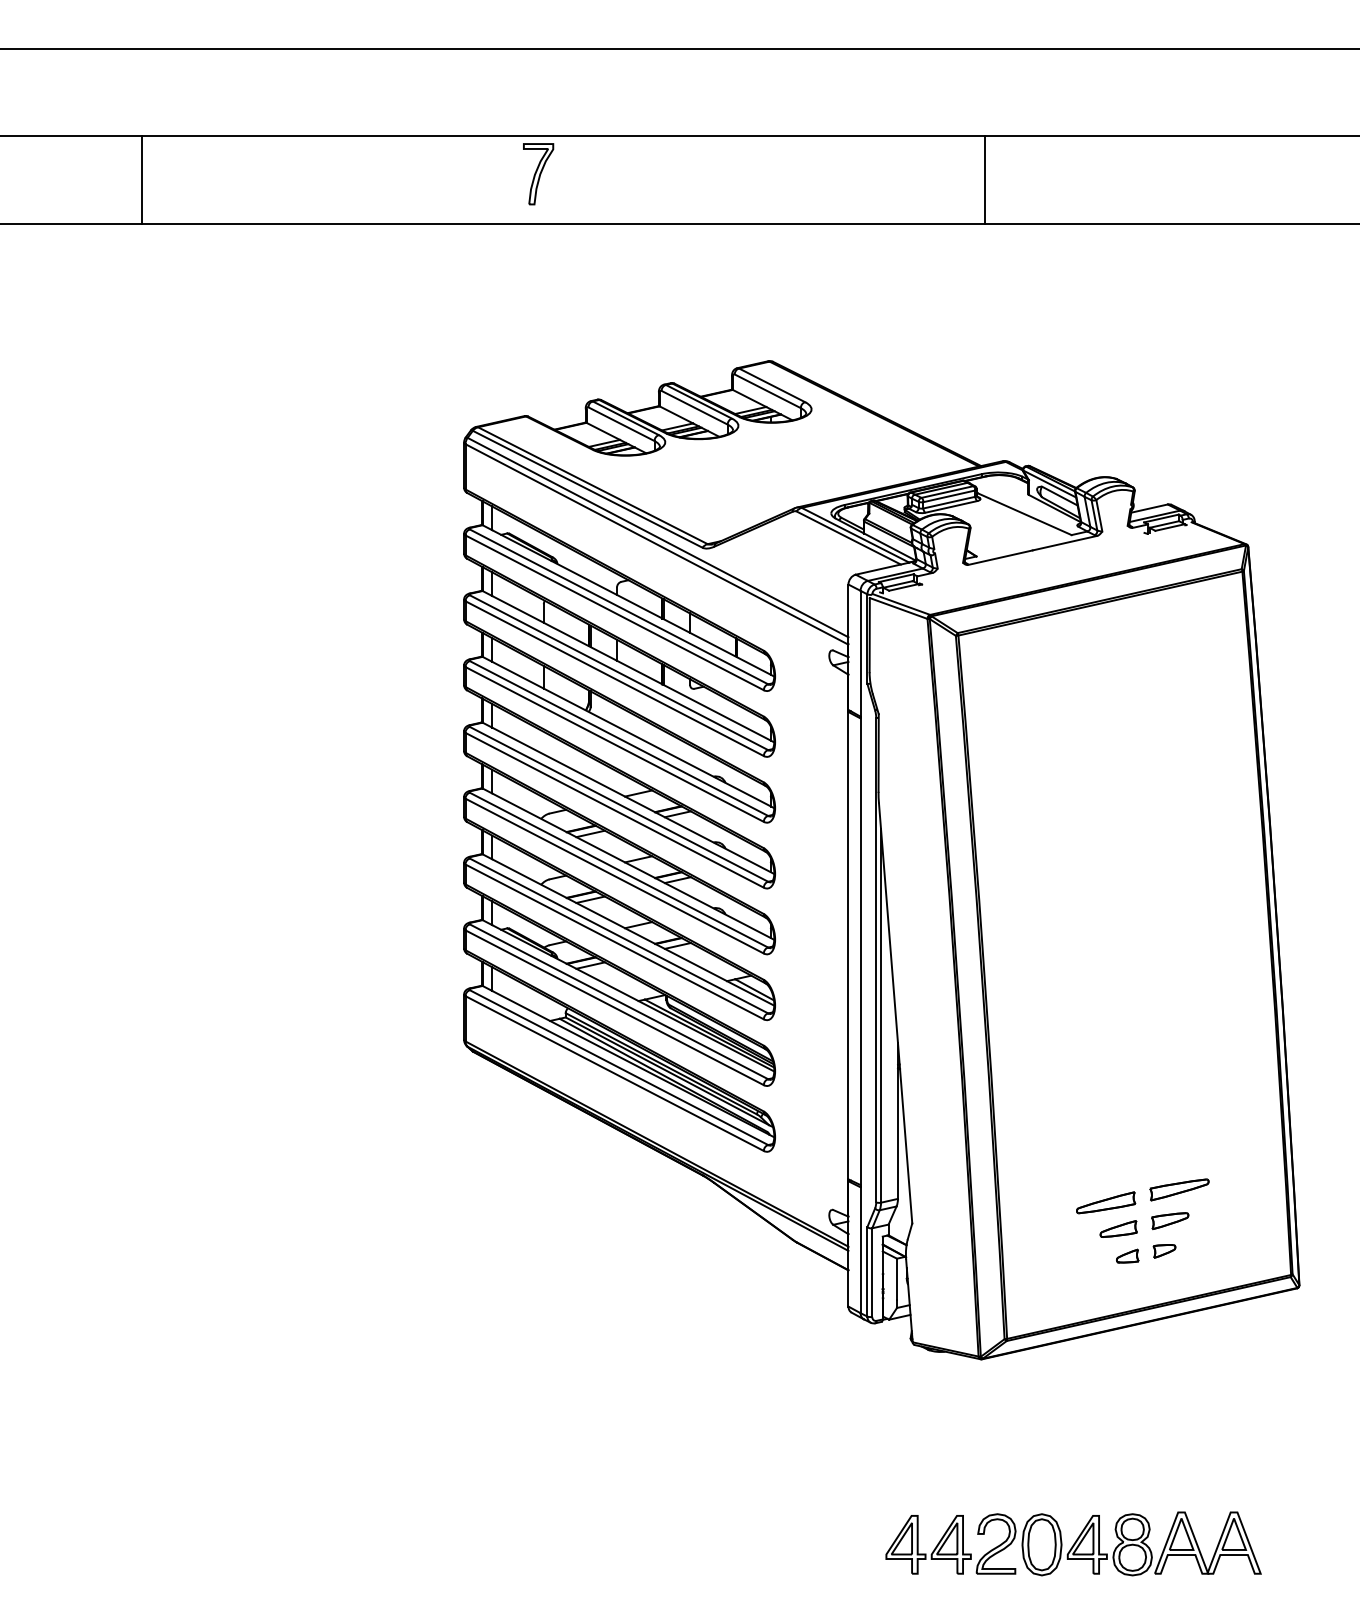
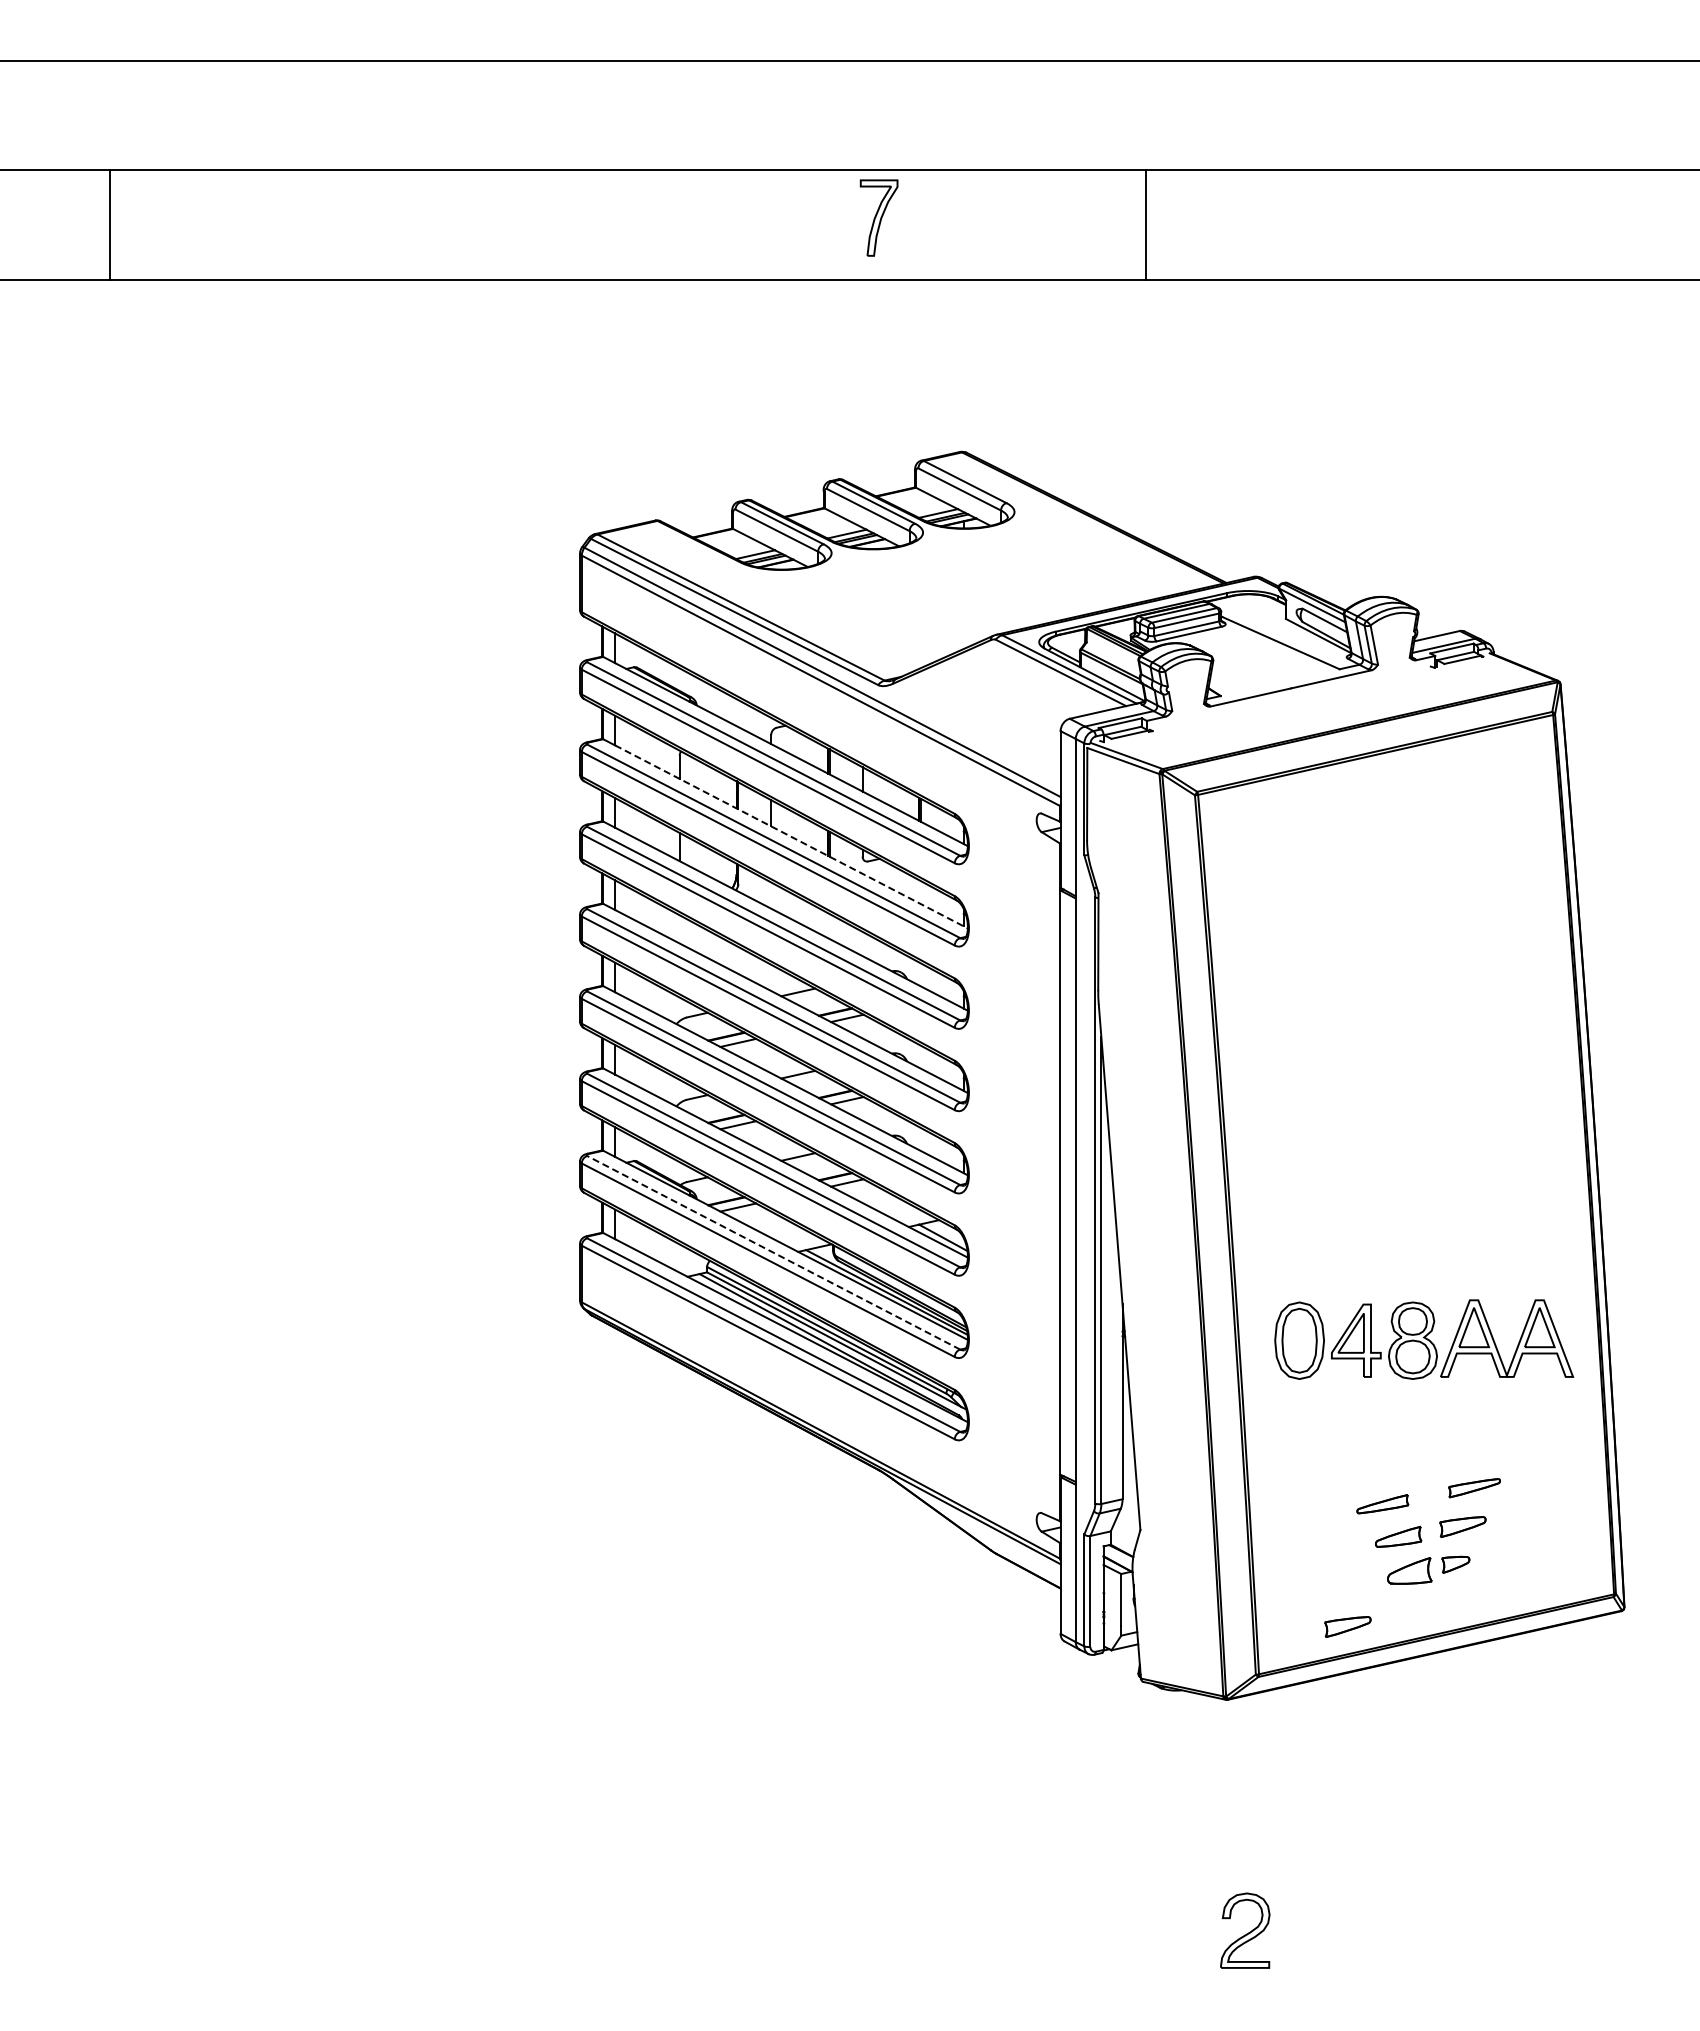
part: (538, 173) -> (878, 217), moved
line: (142, 179) -> (110, 224), moved
line: (985, 179) -> (1146, 224), moved
line: (633, 668) -> (791, 836), solid -> dashed
line: (618, 1001) -> (773, 1252), solid -> dashed
part: (1179, 1190) -> (1474, 1488), size x0.7
part: (1105, 1203) -> (1382, 1504), size x0.7
part: (1127, 1255) -> (1409, 1570), size x1.6
part: (1077, 1300) -> (1347, 1626), added
part: (1141, 1543) -> (1424, 1339), moved
part: (933, 1549) -> (1167, 1937), removed

